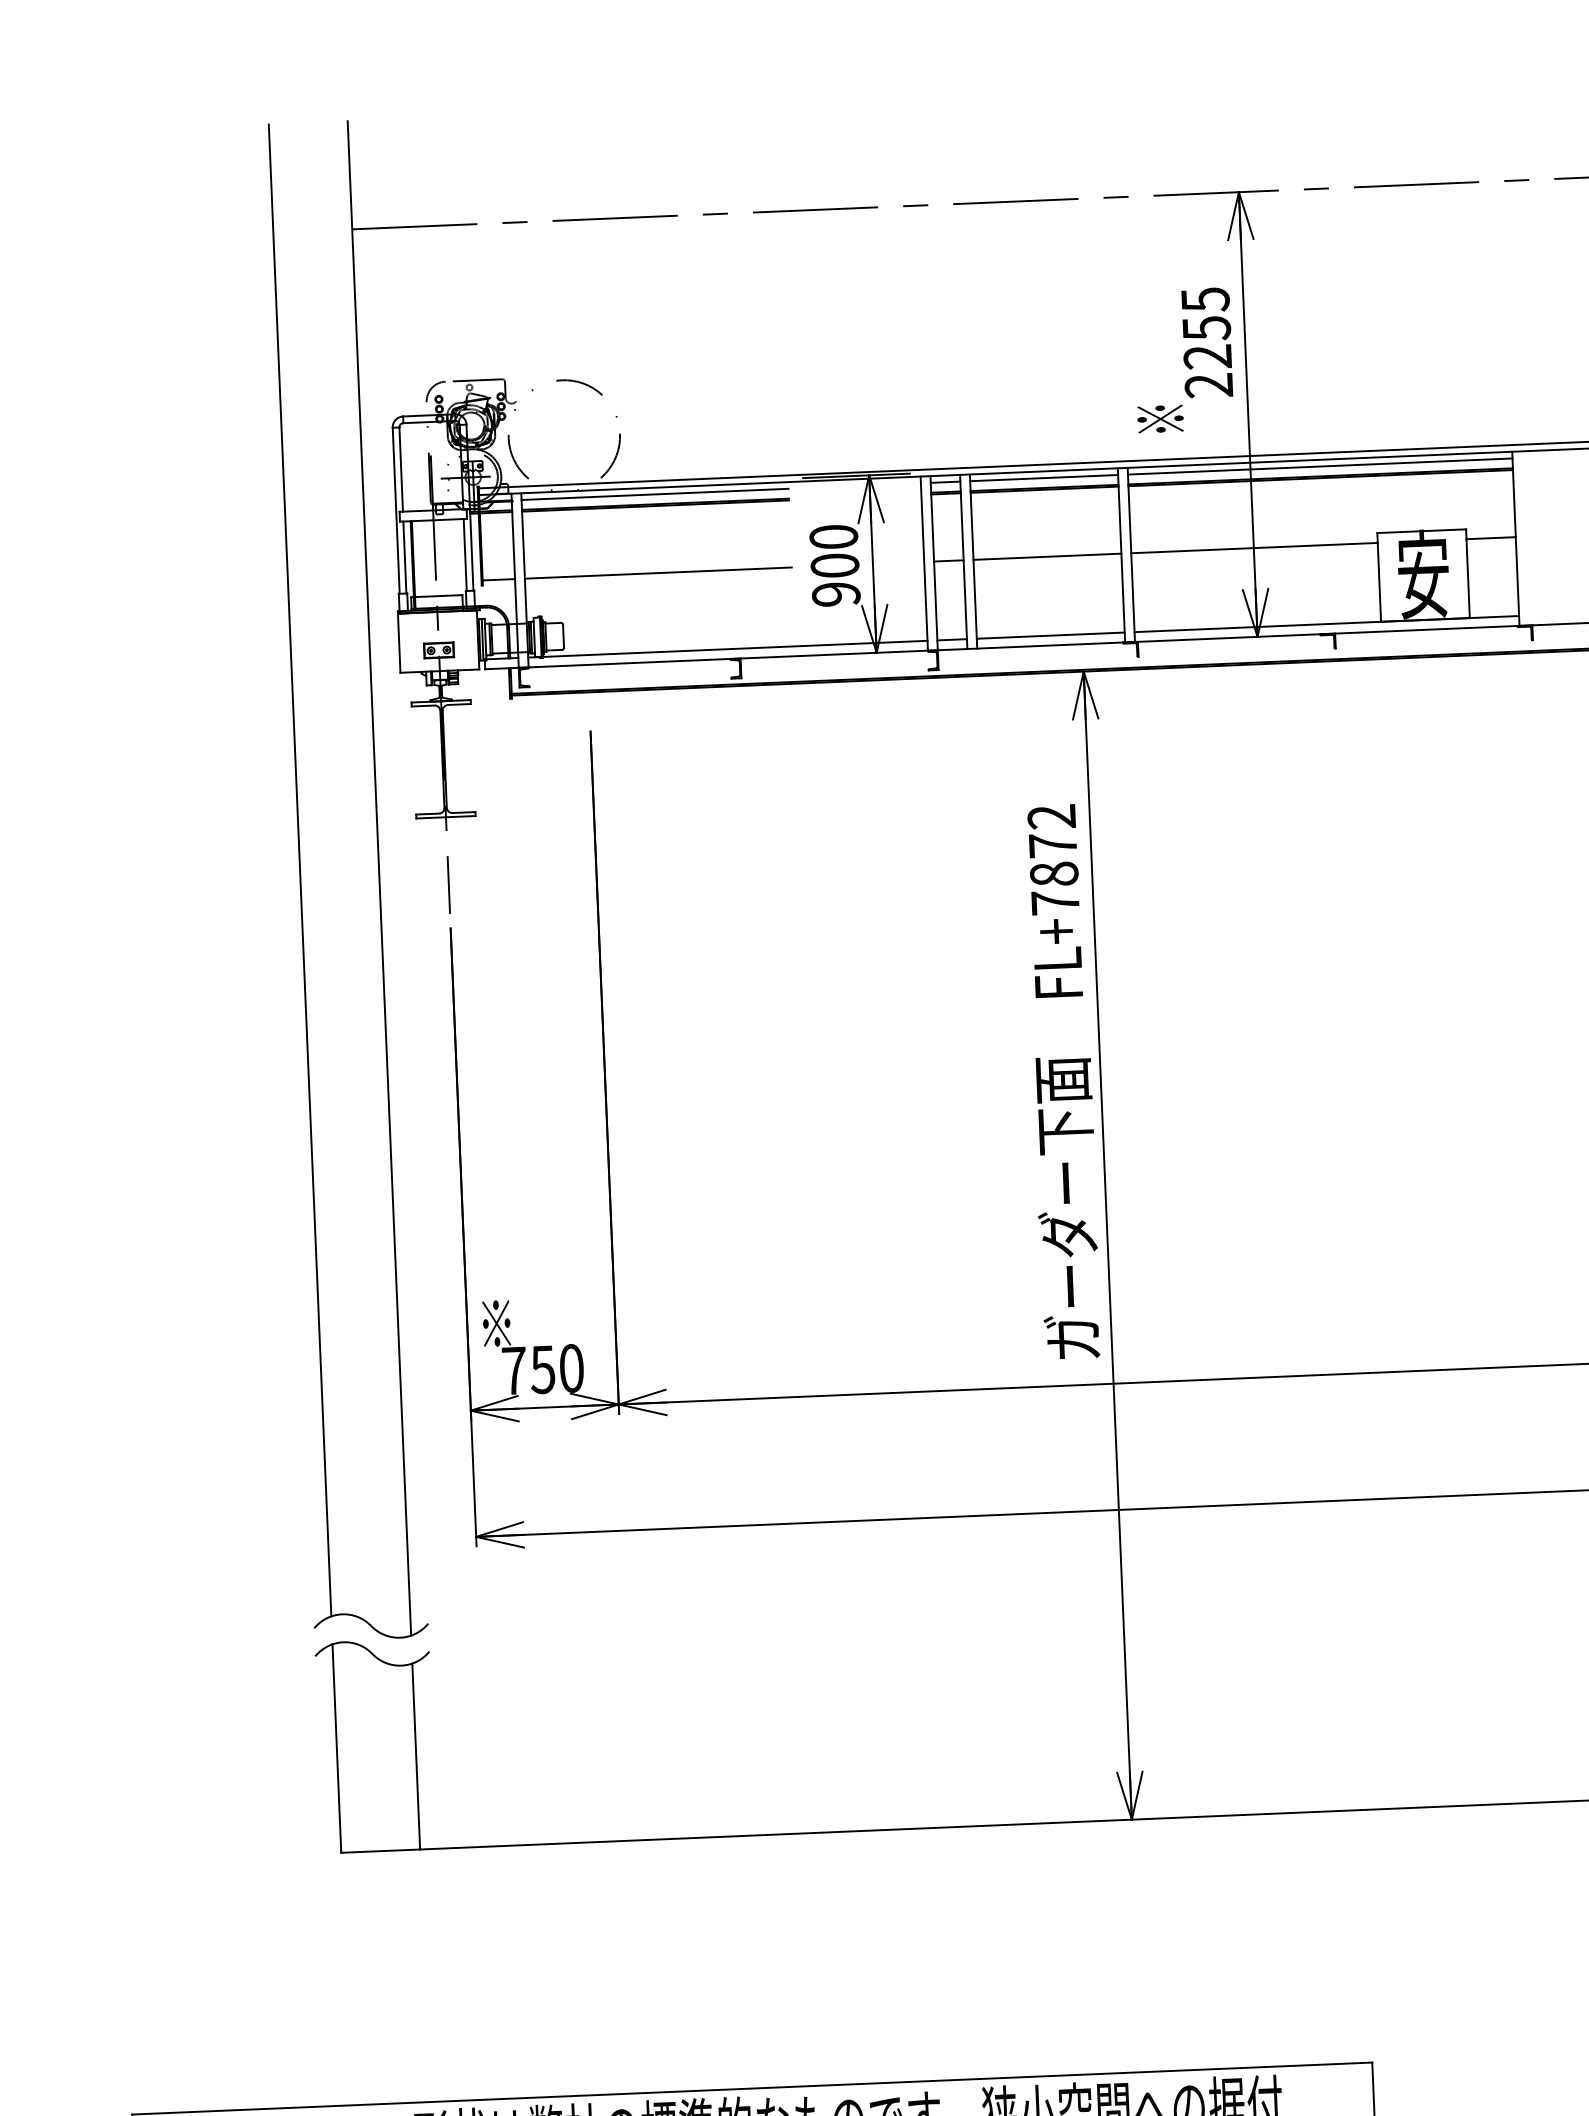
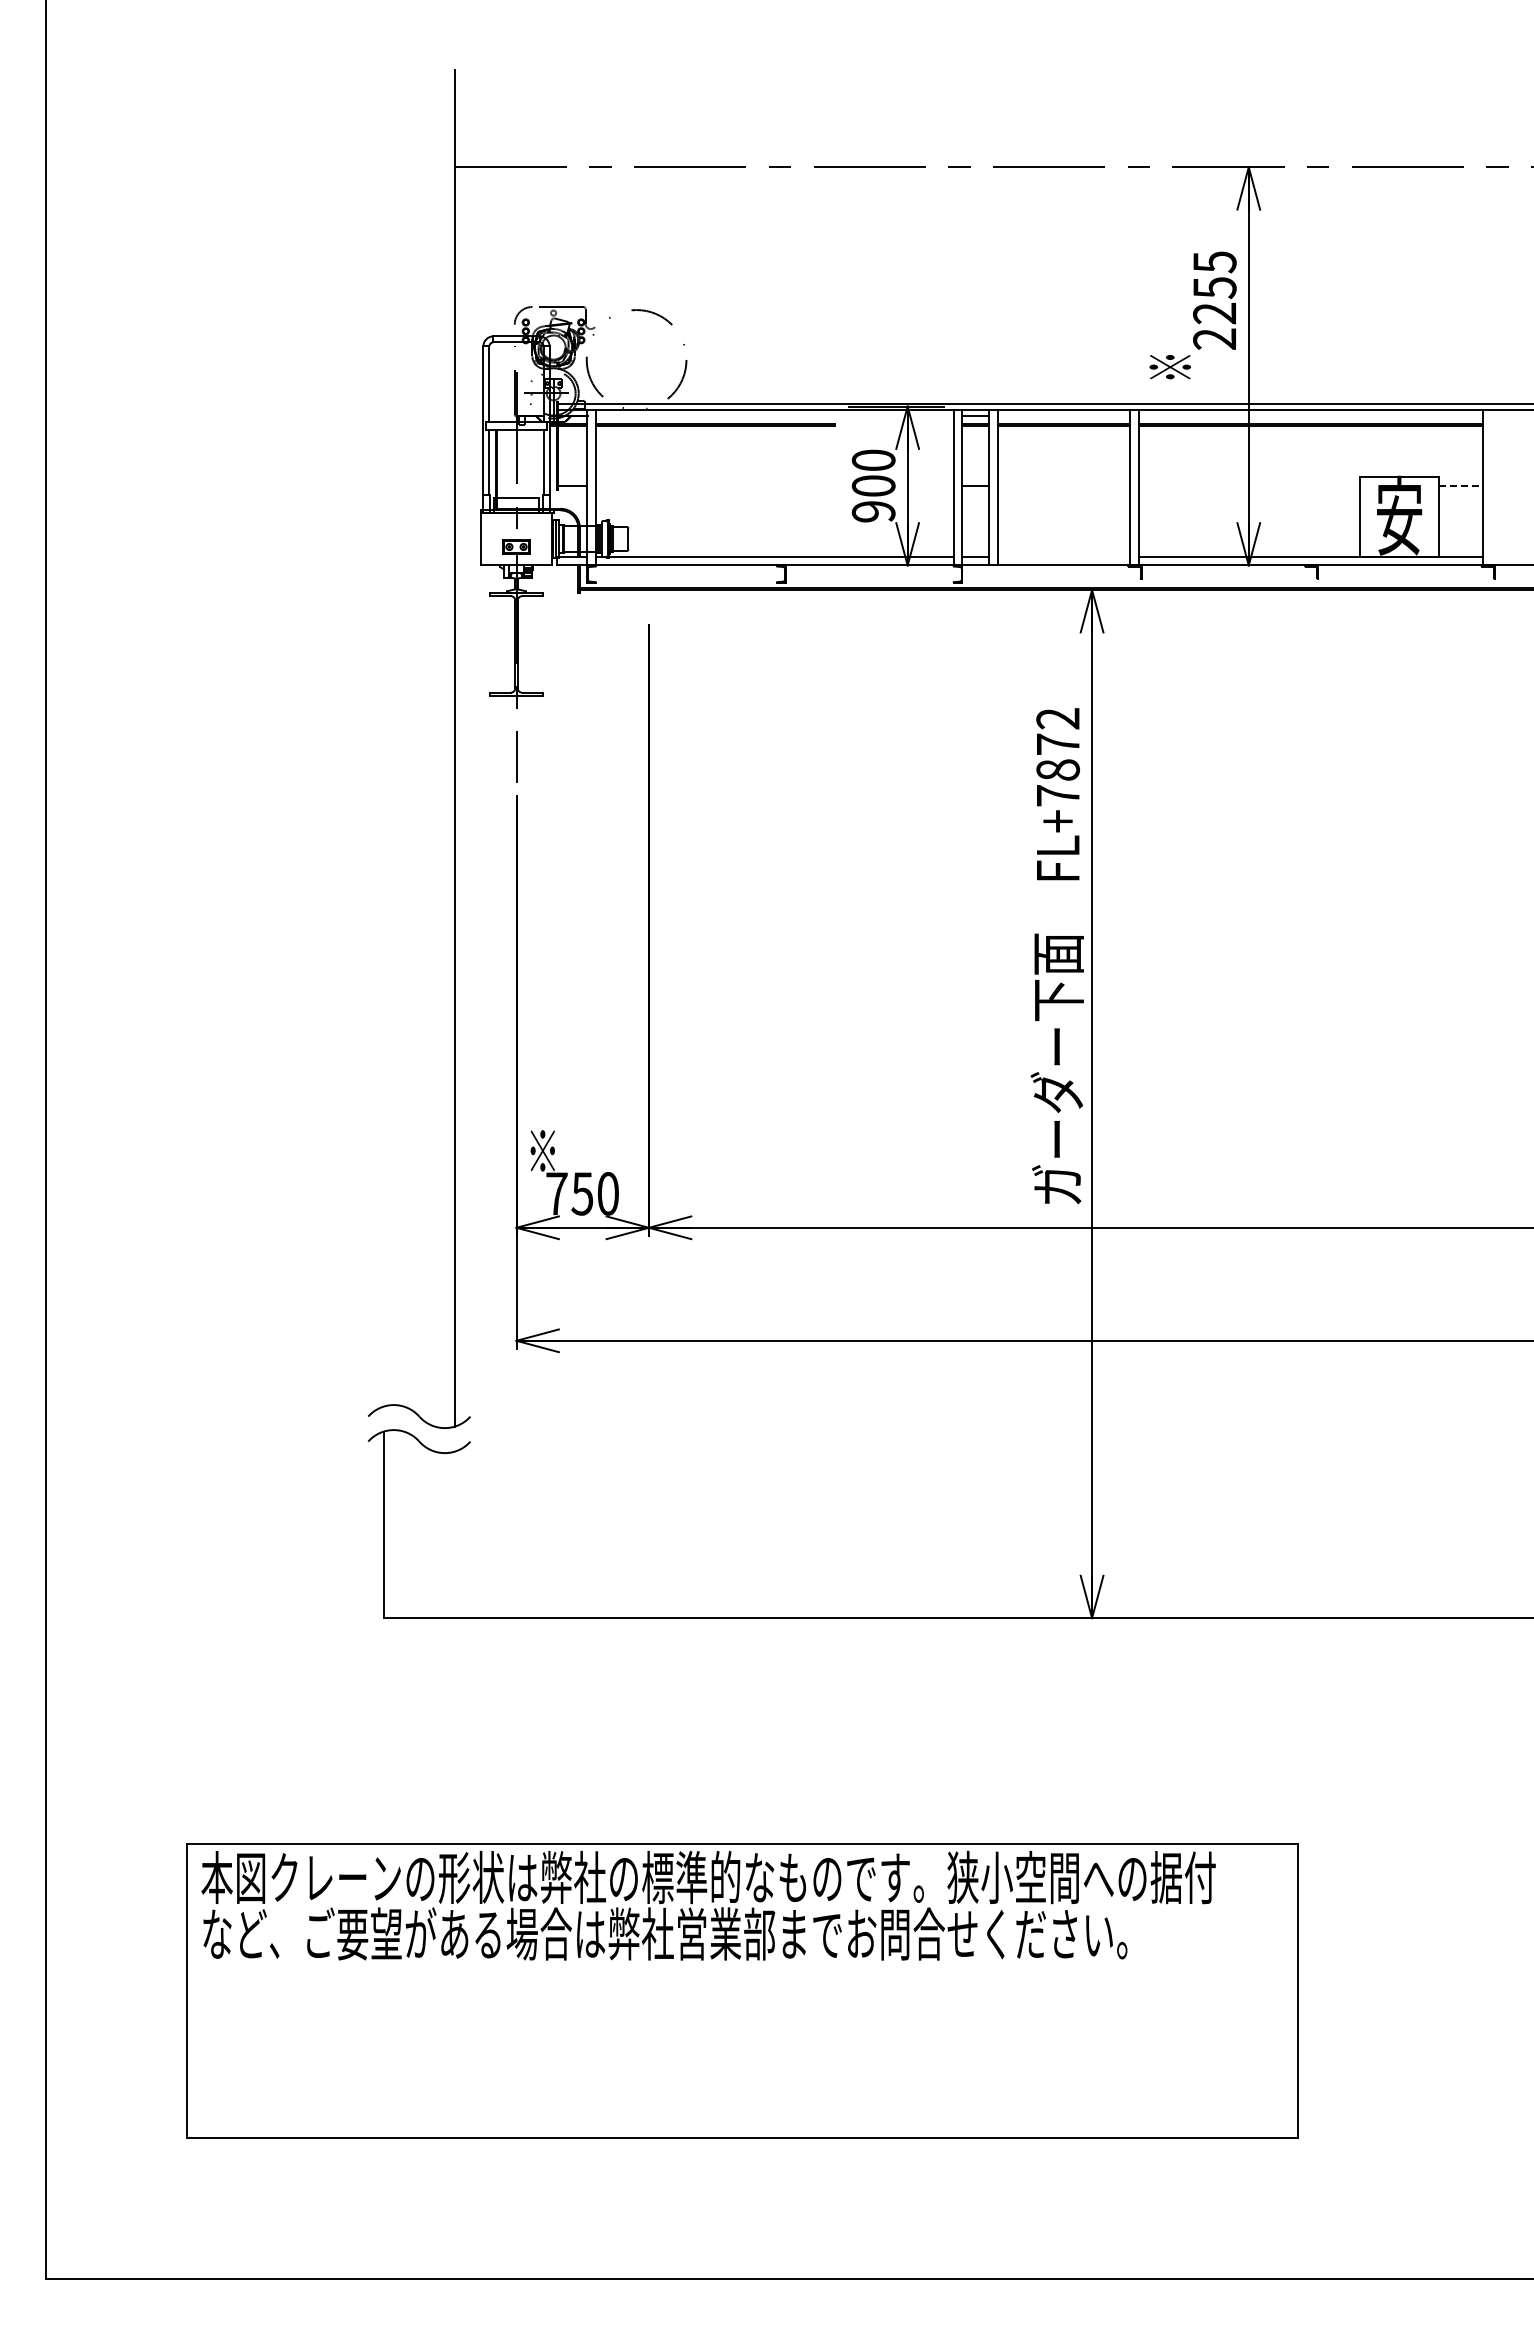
line: (1320, 466) -> (1311, 415), removed
line: (1043, 478) -> (1063, 415), removed
line: (655, 494) -> (715, 415), removed
line: (1491, 538) -> (1461, 486), solid -> dashed
line: (1254, 548) -> (1249, 486), removed
line: (1046, 557) -> (1063, 486), removed
line: (658, 573) -> (715, 486), removed
line: (1050, 635) -> (1063, 556), removed
line: (300, 870) -> (384, 738), removed
line: (415, 1756) -> (454, 1534), removed

